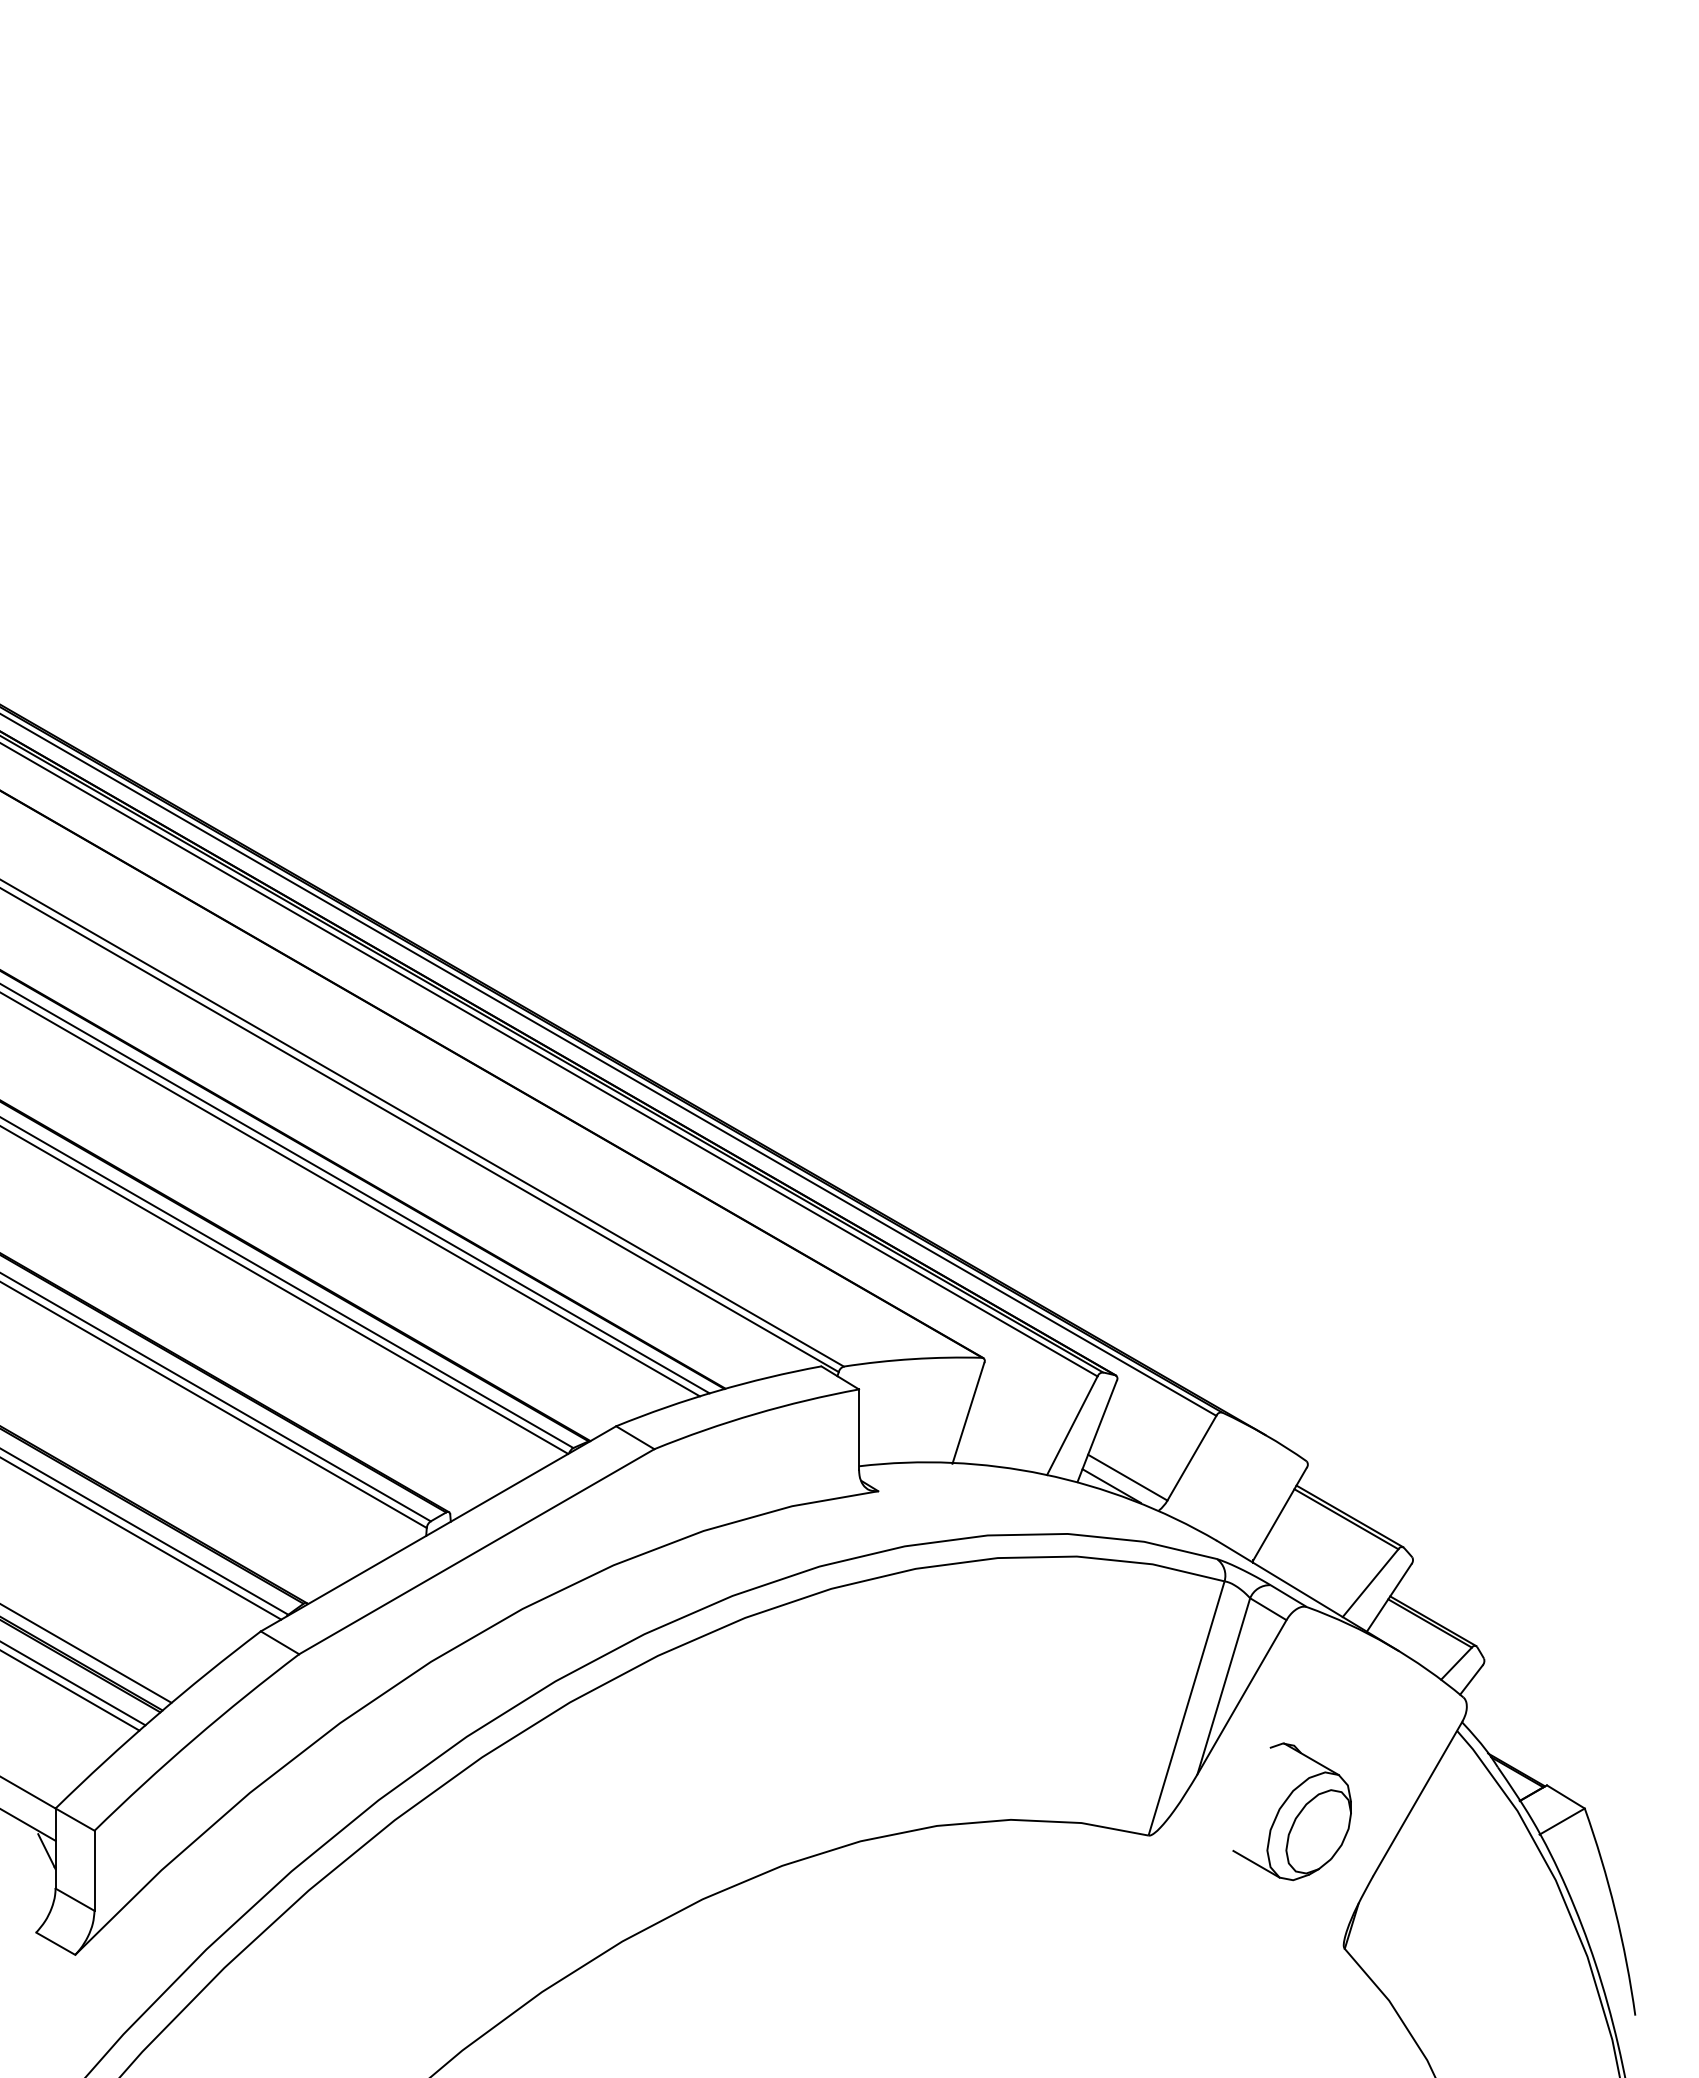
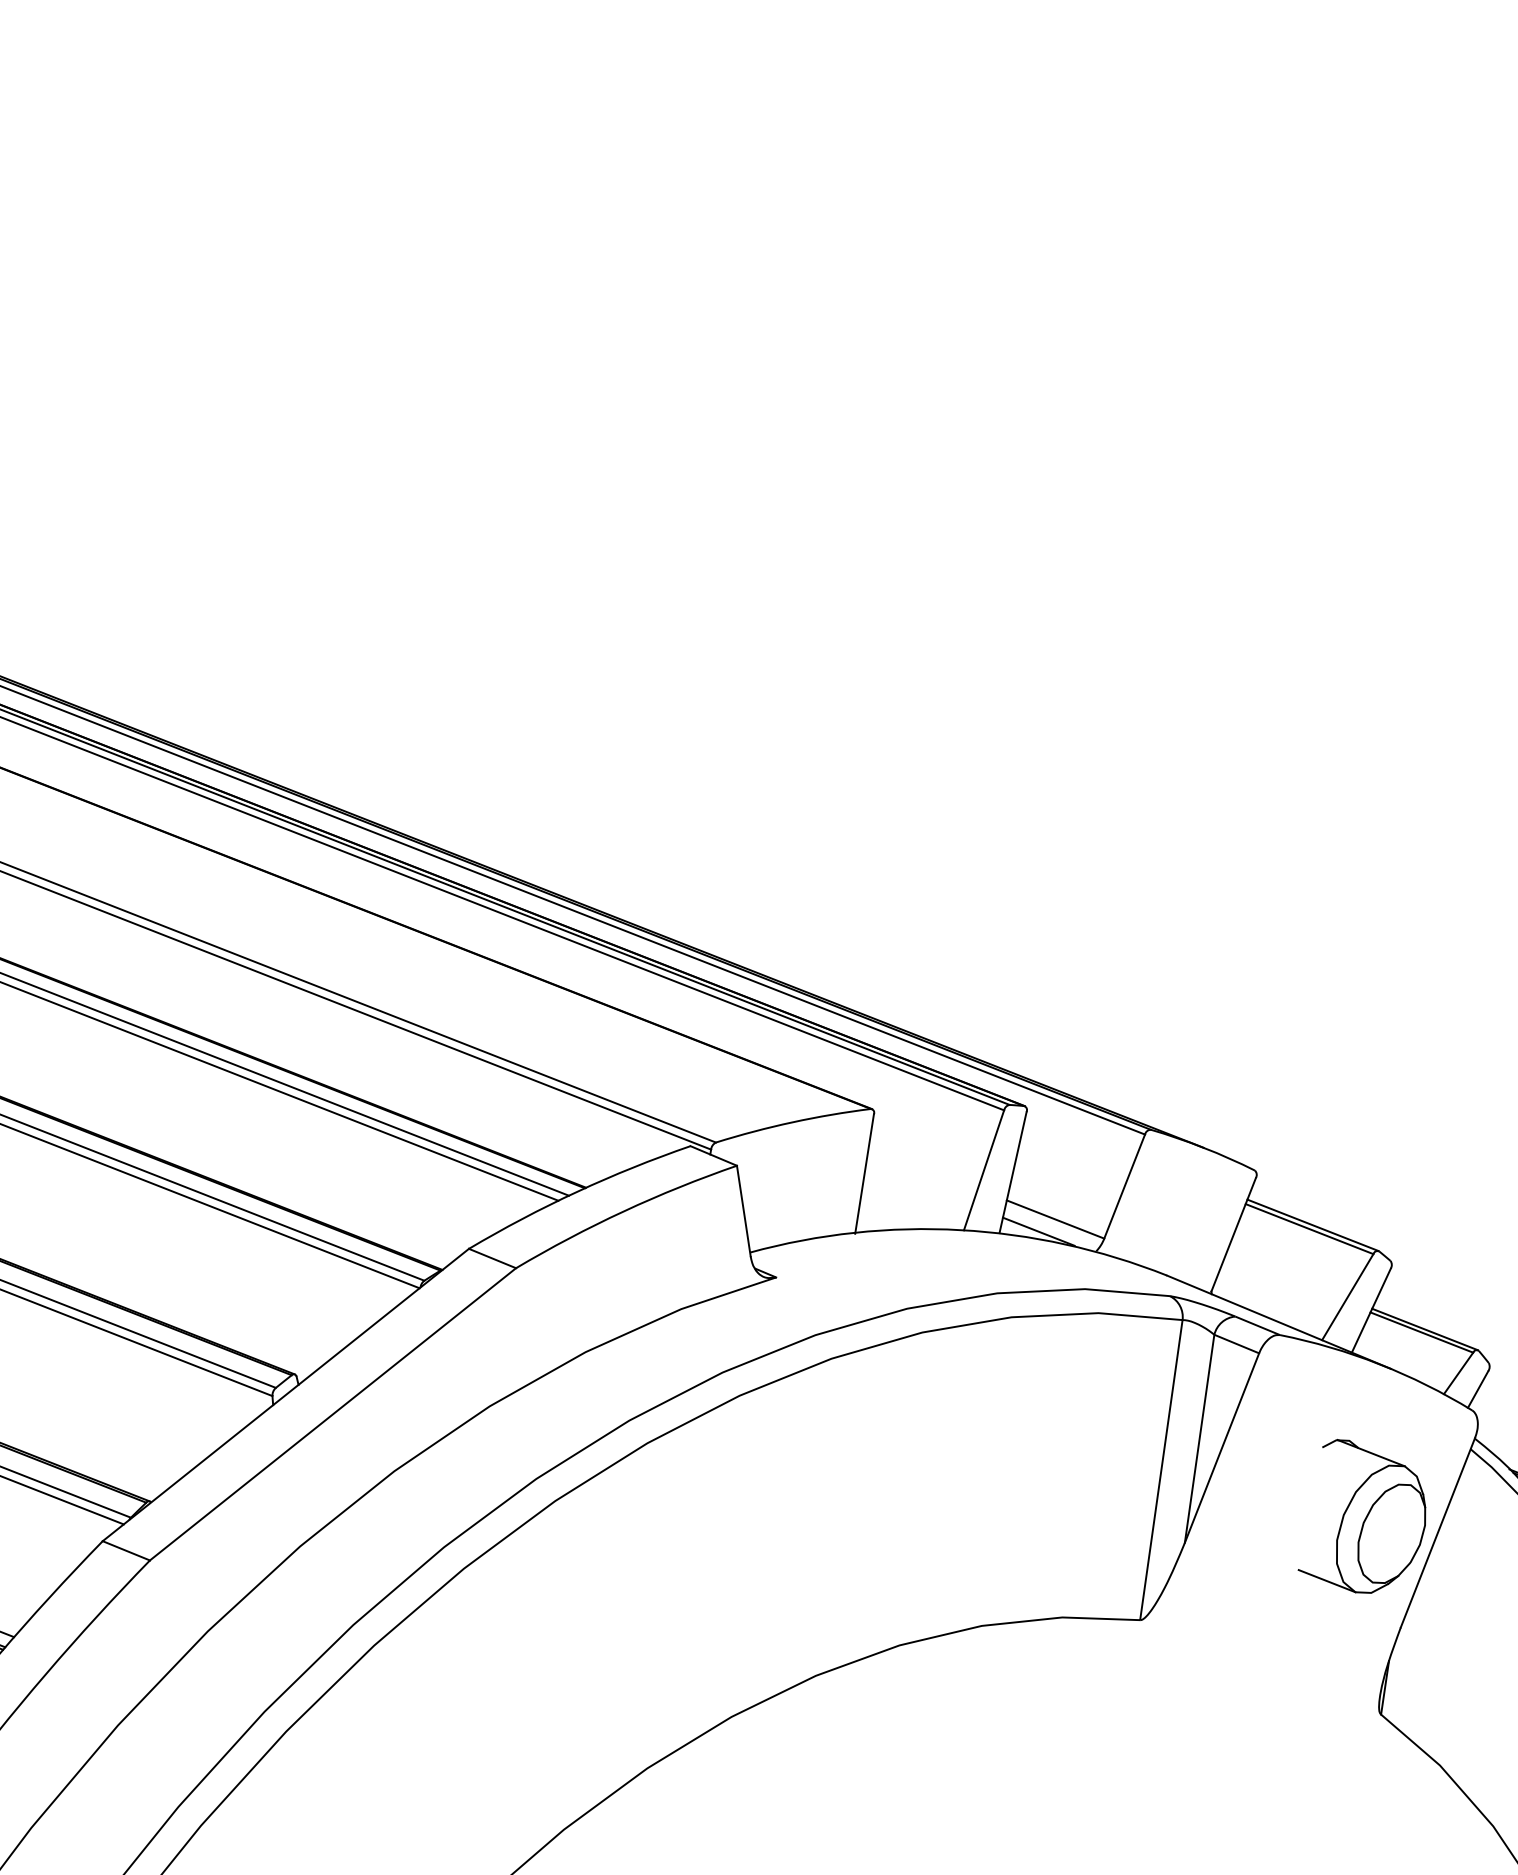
part: (1291, 1811) -> (1357, 1515), moved

